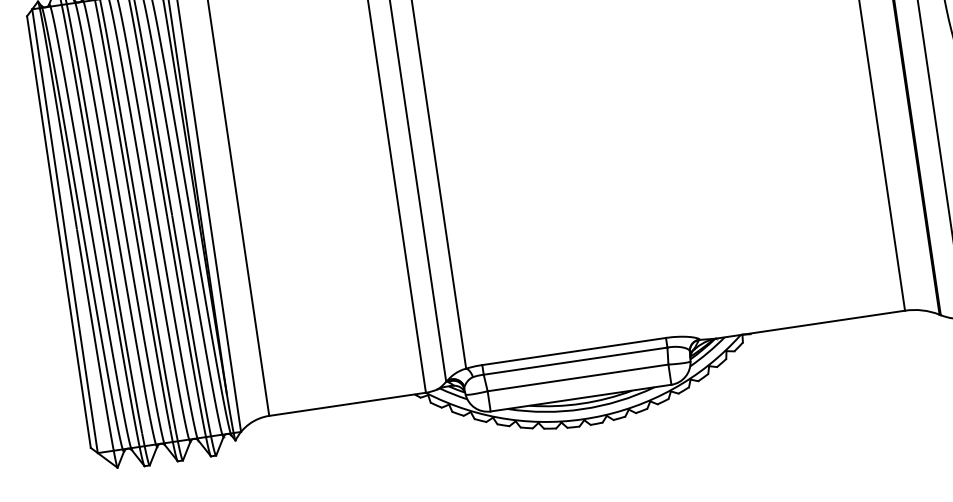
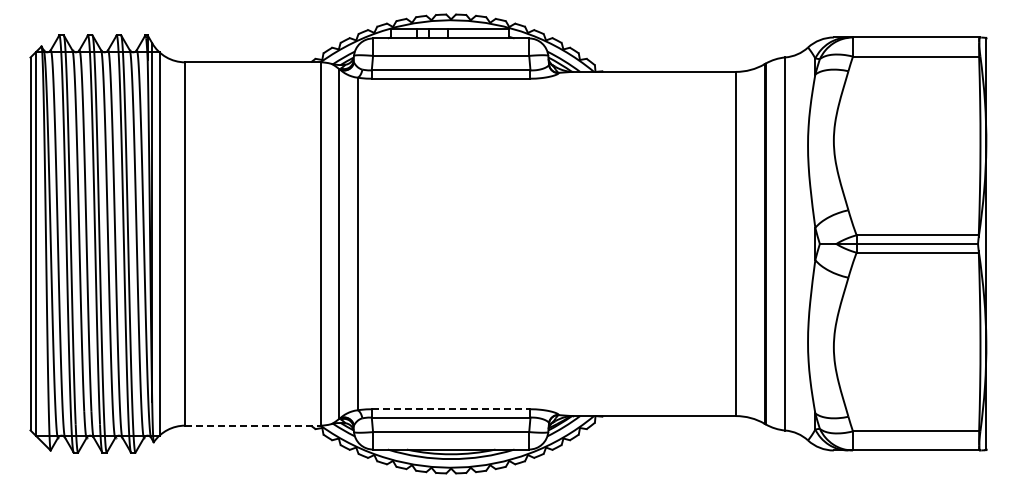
line: (574, 351) -> (451, 409), solid -> dashed
line: (348, 404) -> (253, 425), solid -> dashed

